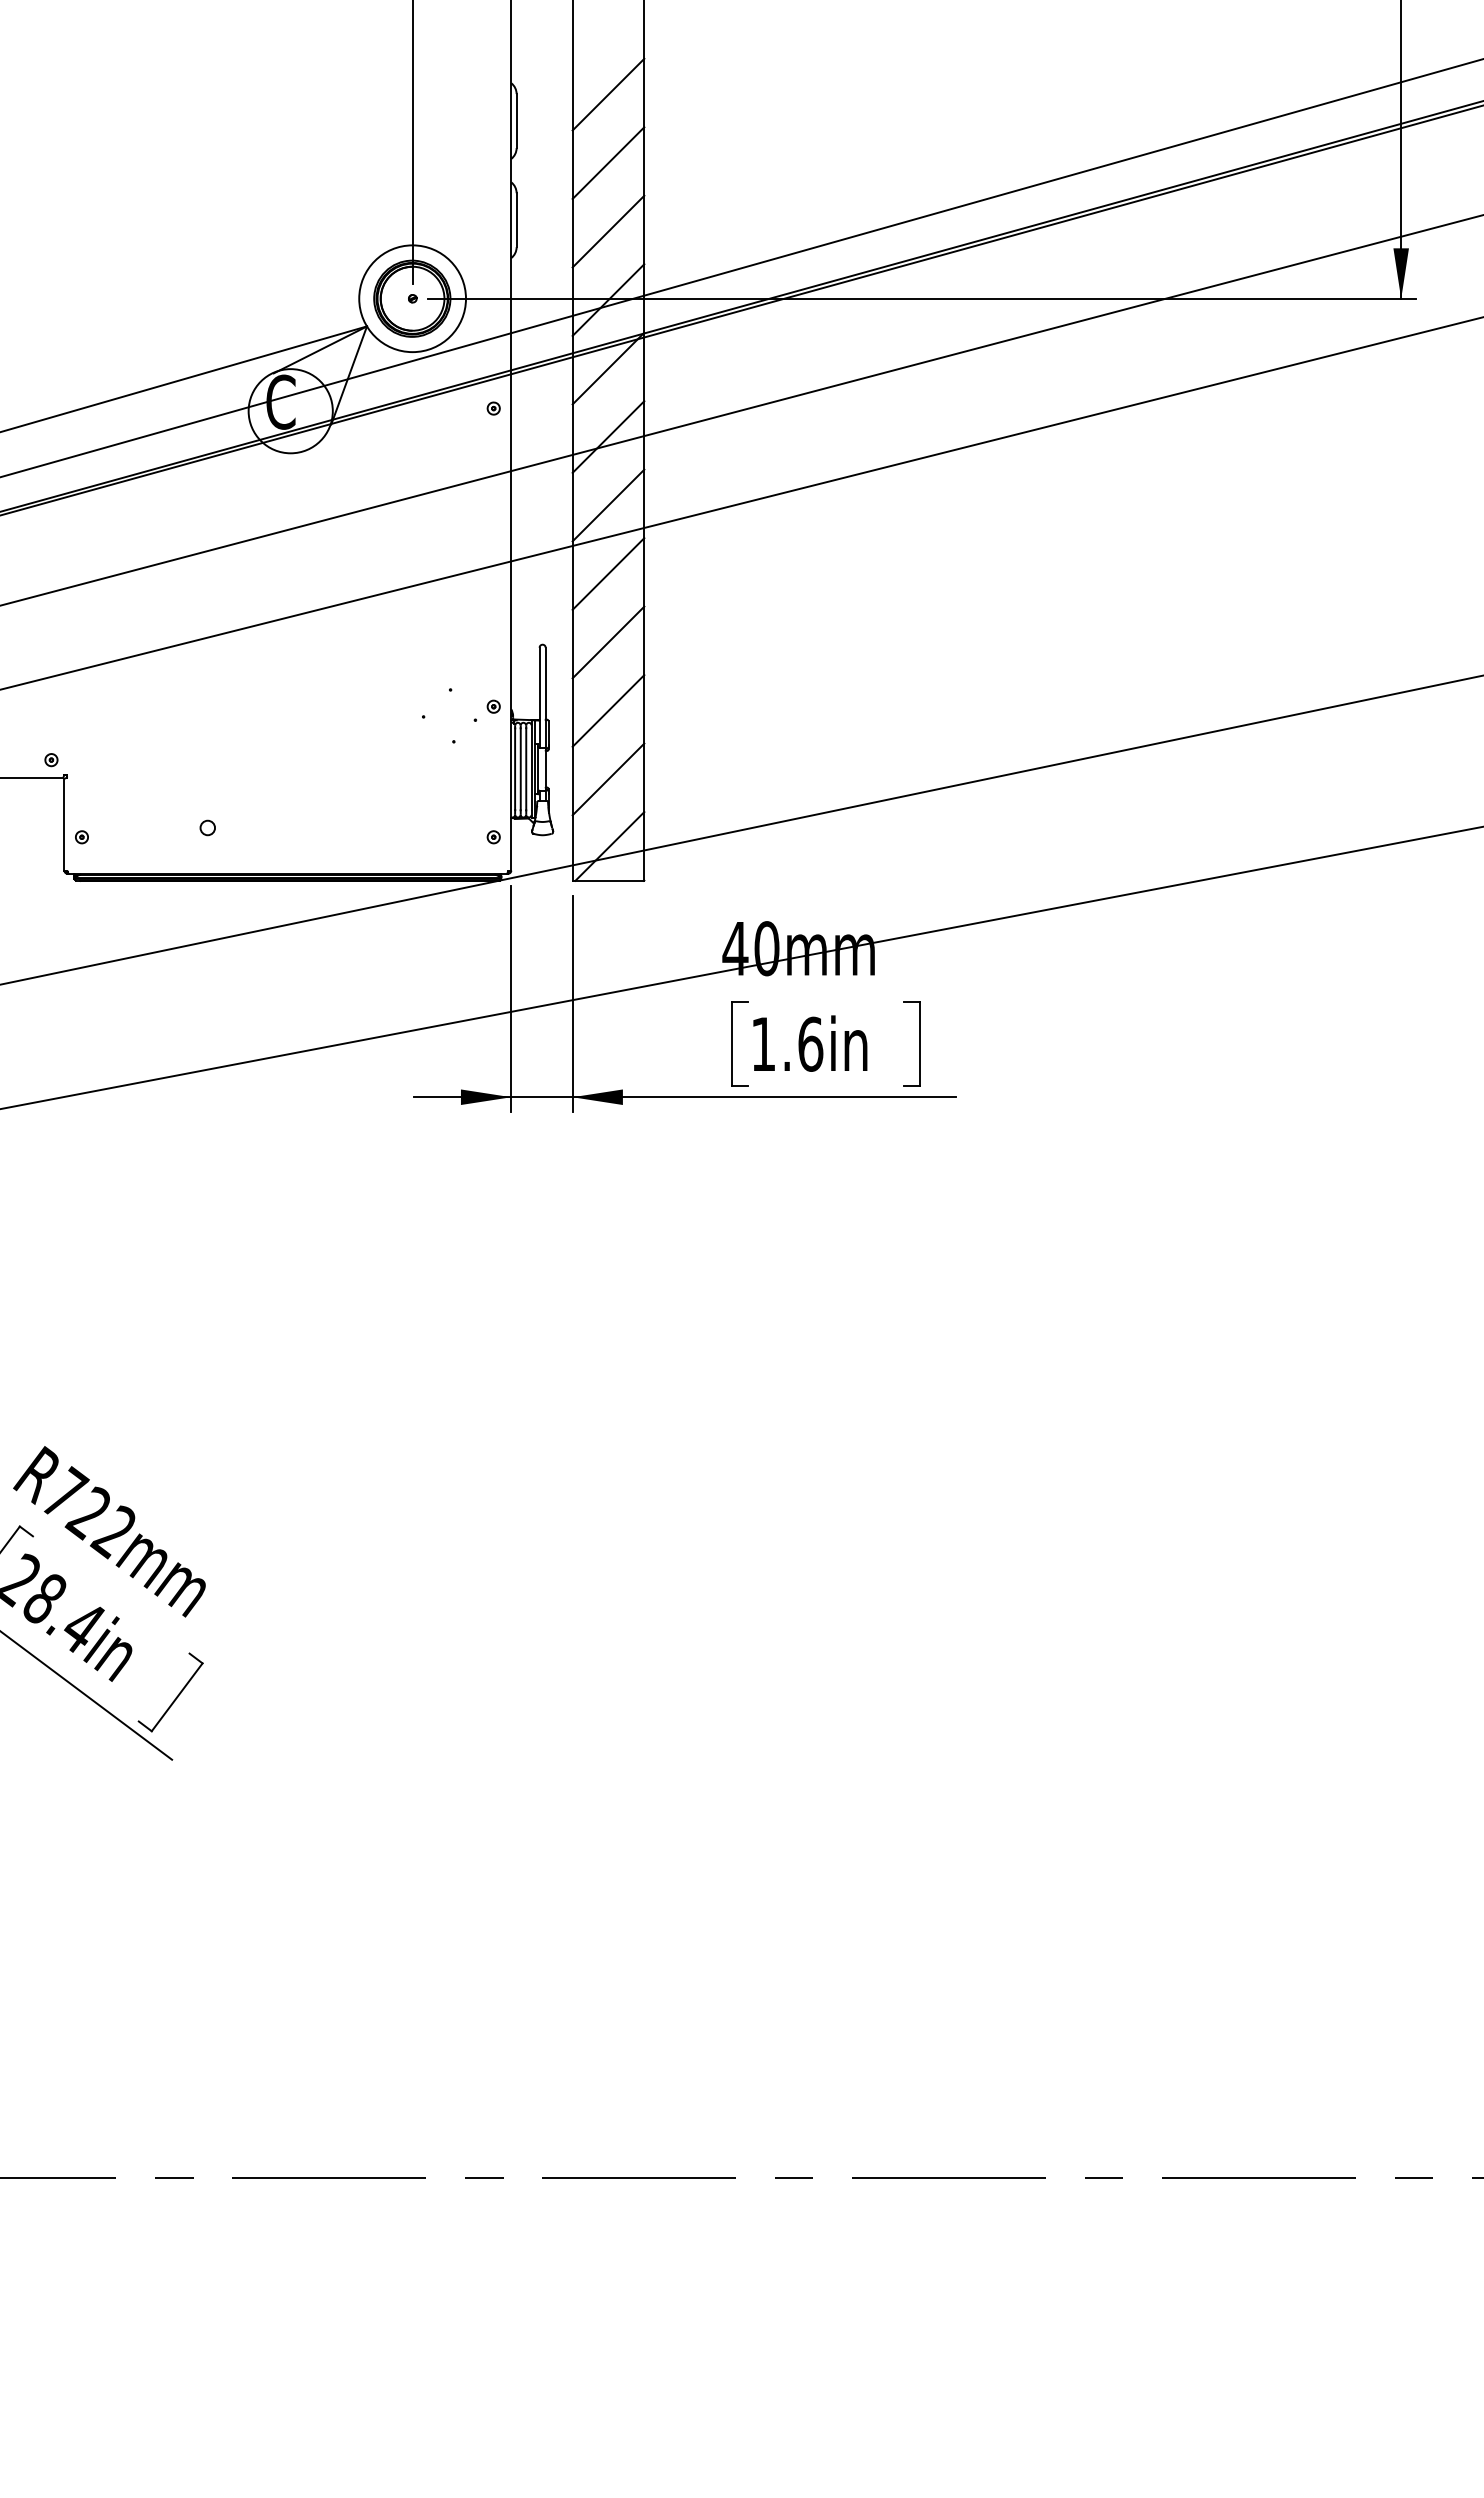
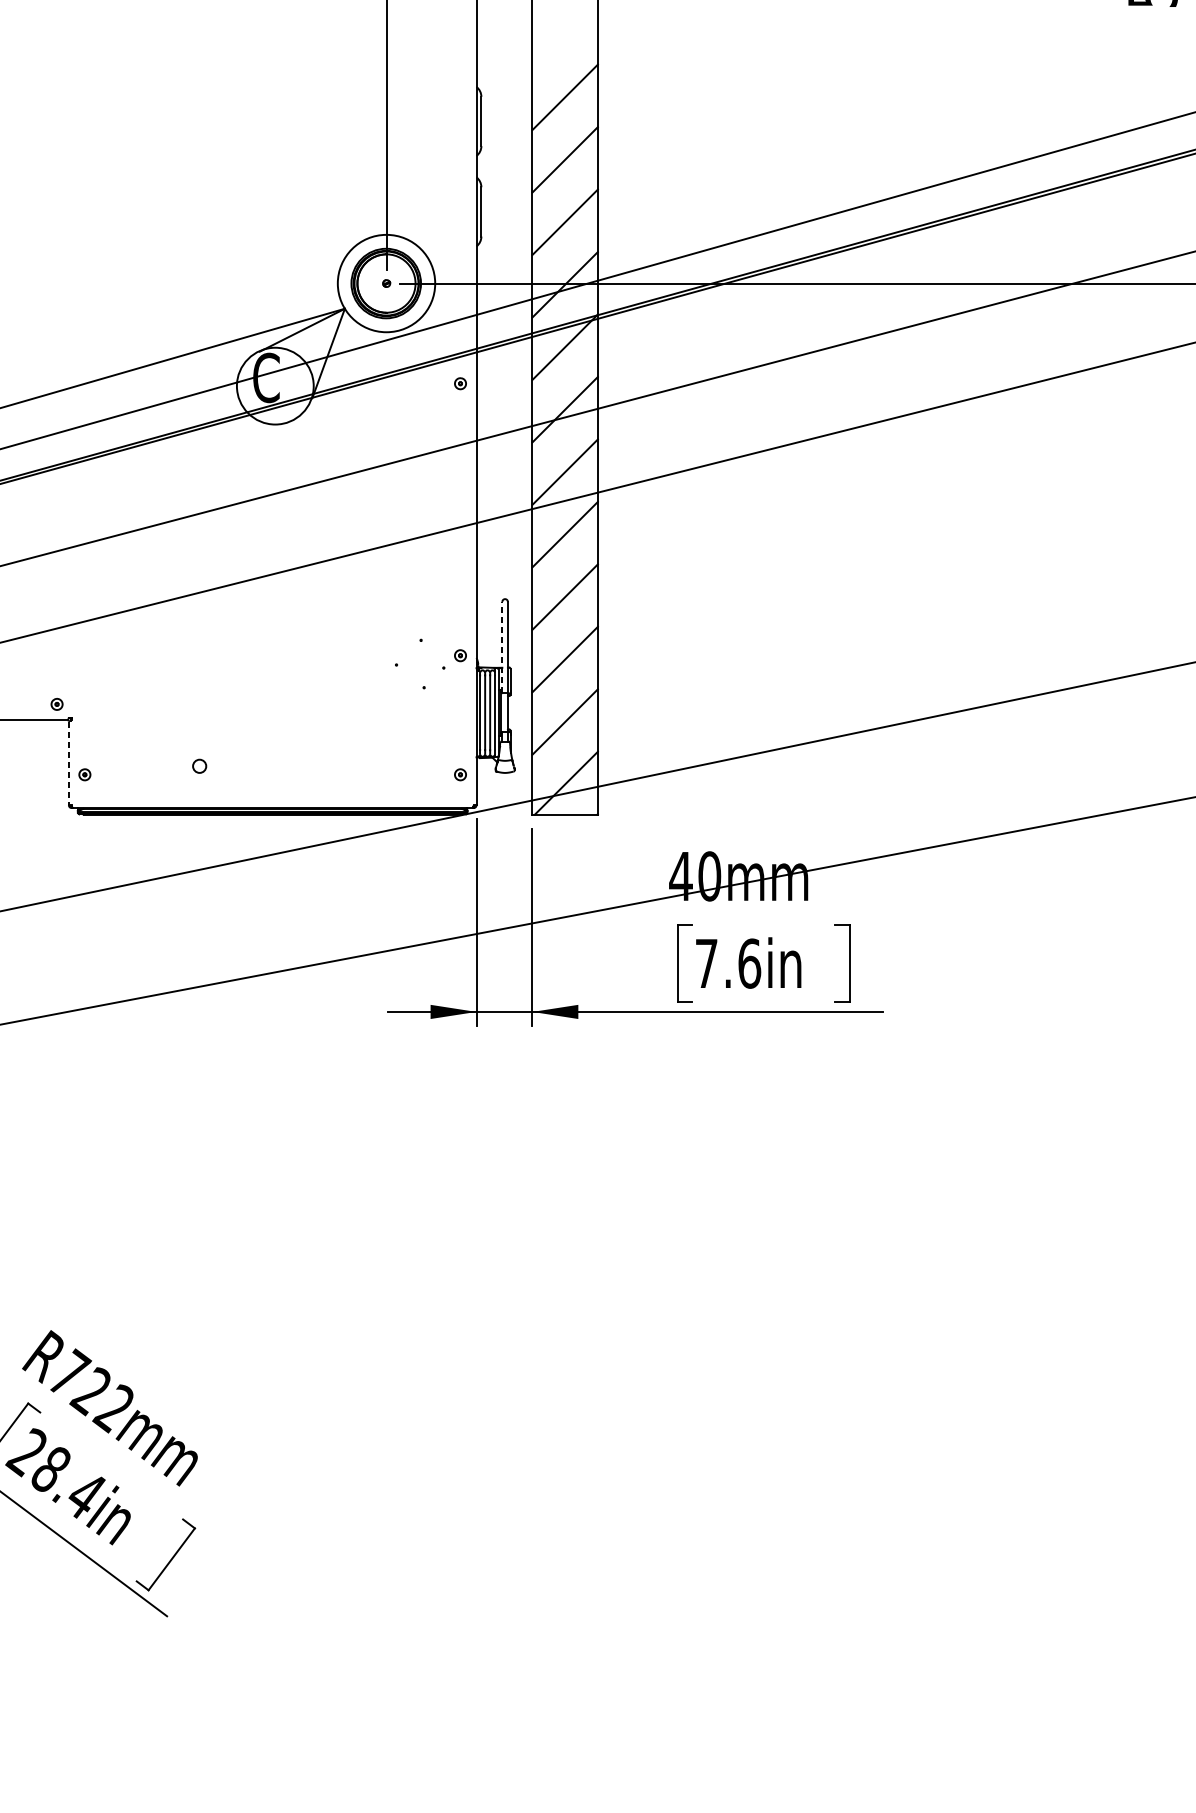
line: (539, 697) -> (502, 647), solid -> dashed
line: (64, 824) -> (68, 763), solid -> dashed
text: (763, 1043) -> (706, 962), 1.6in -> 7.6in

